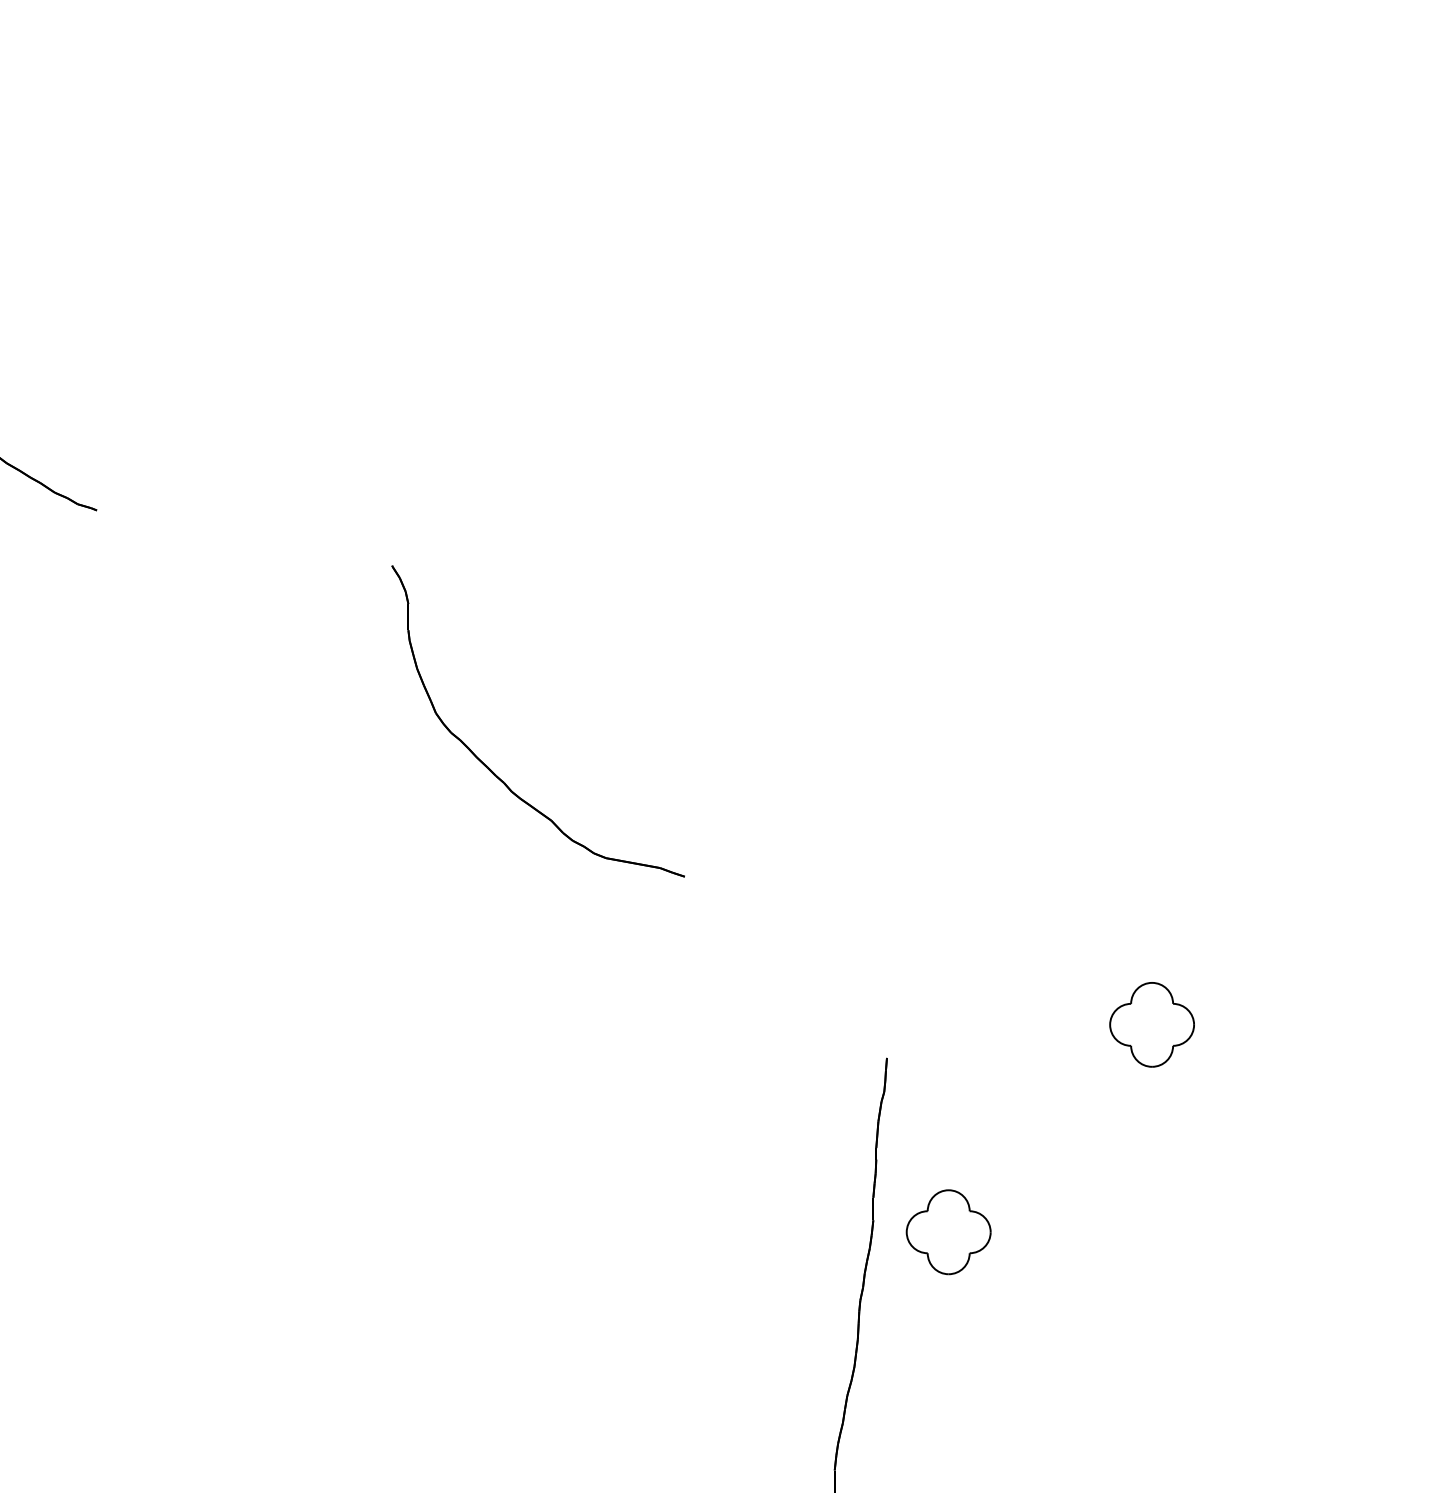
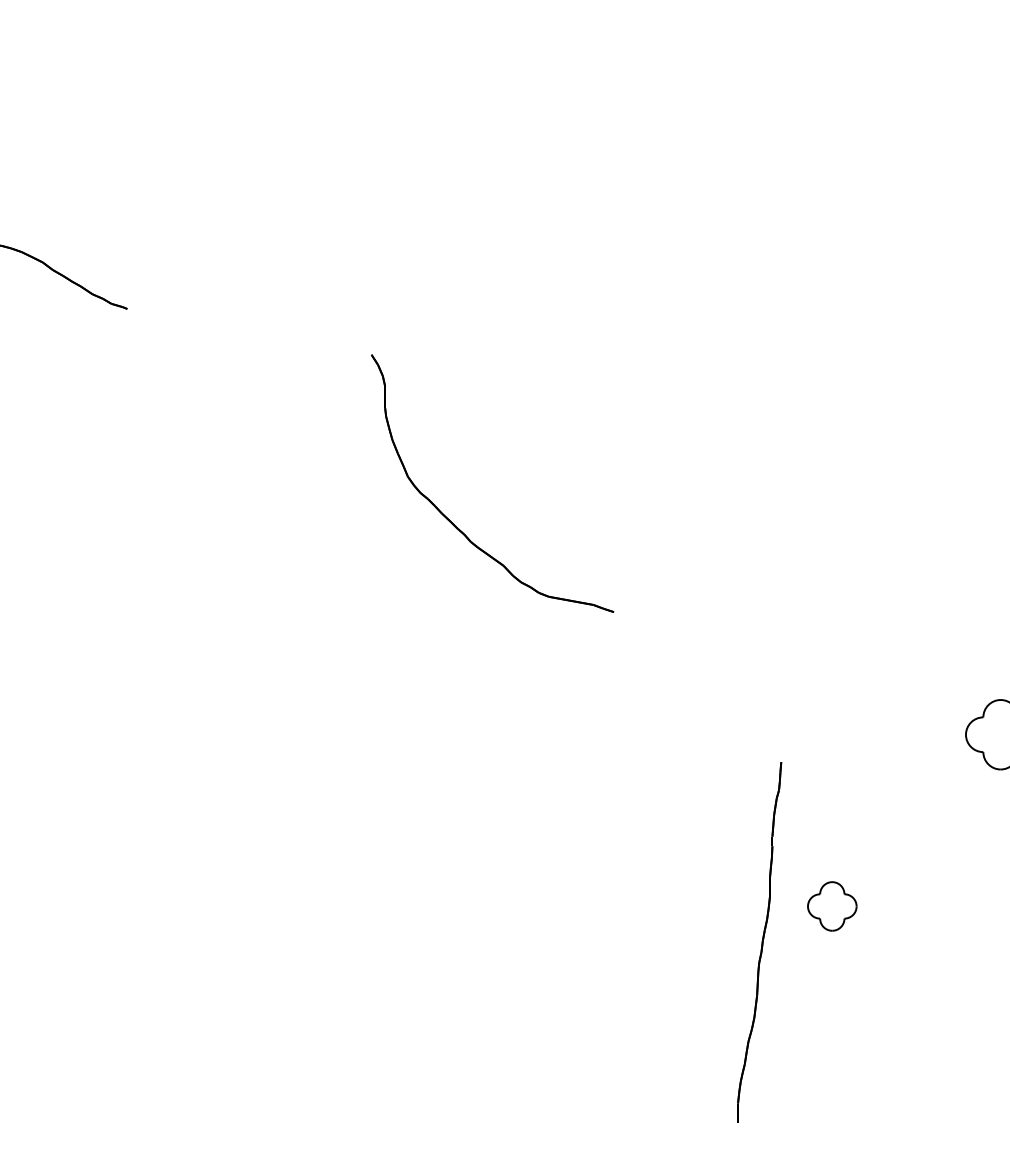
part: (948, 1232) -> (832, 906), size x0.7

